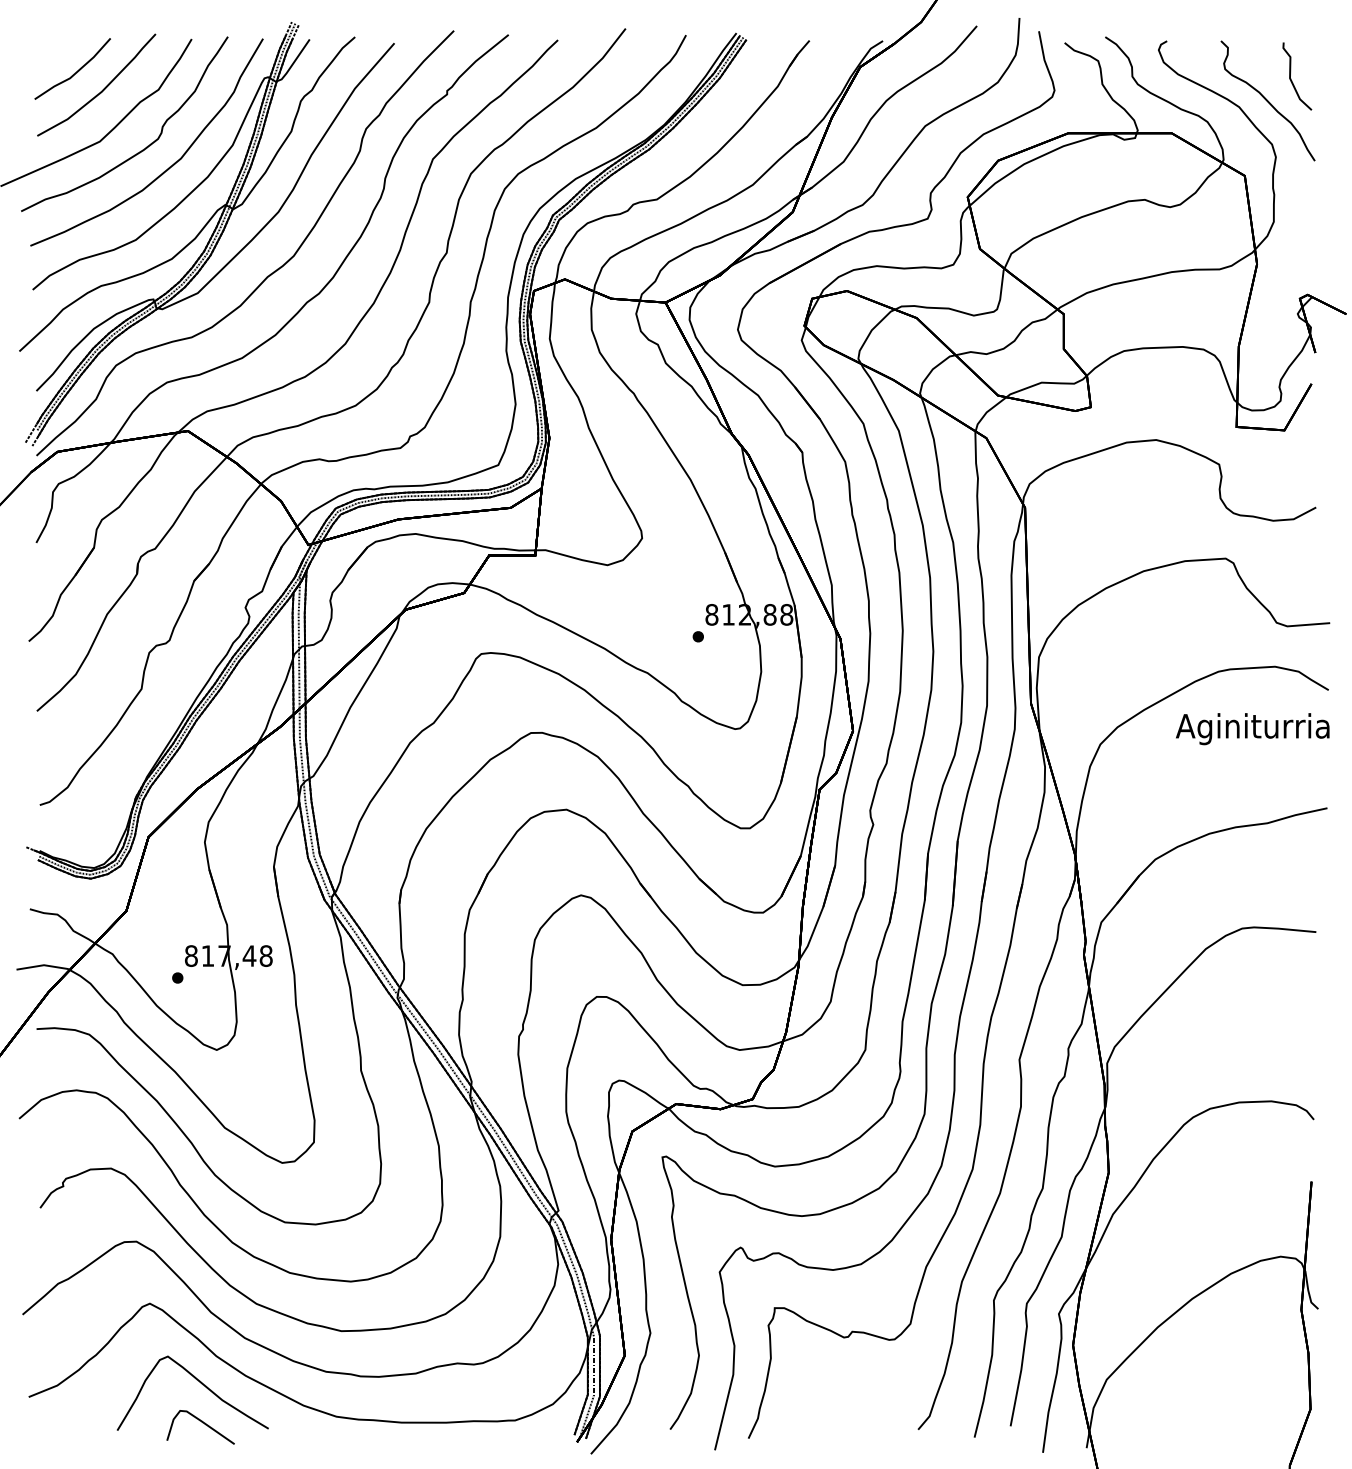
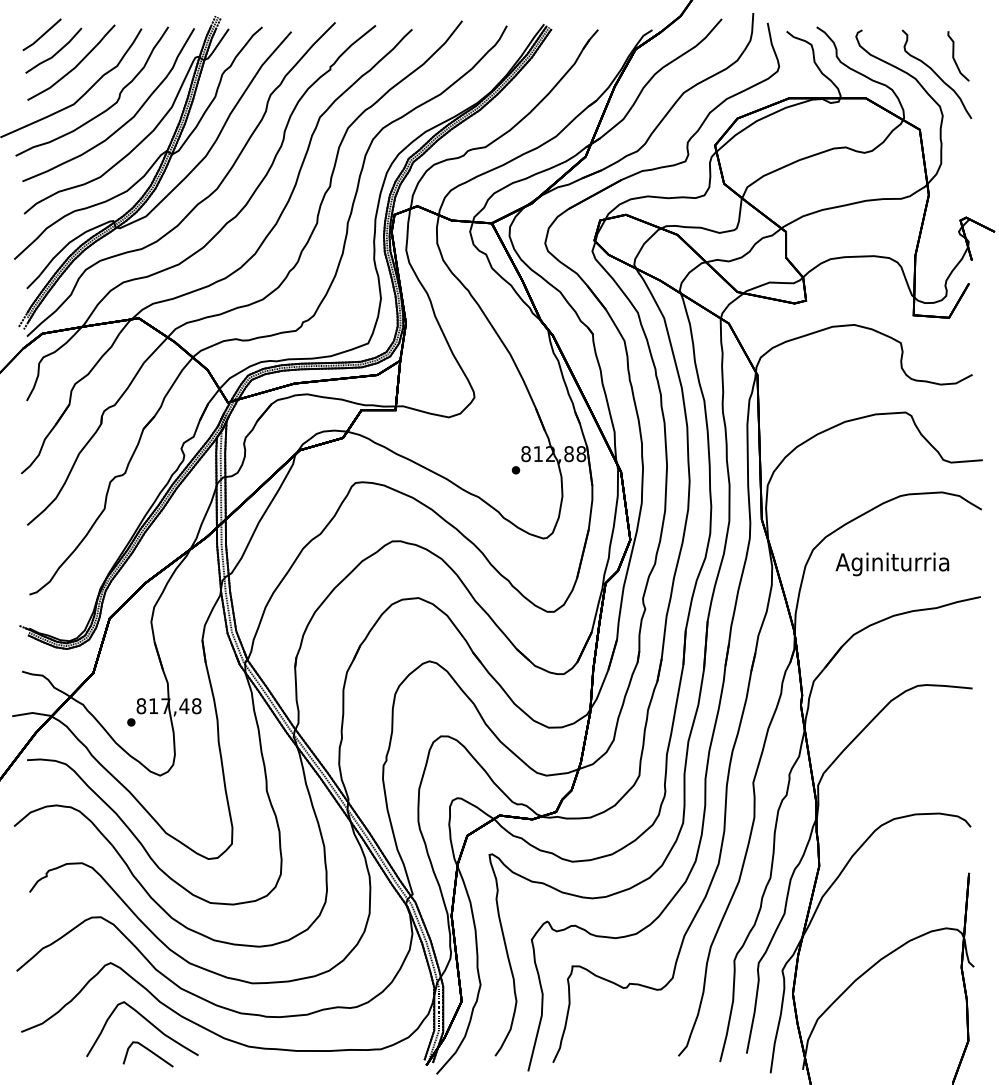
line: (57, 47) -> (42, 34), added
text: (1252, 729) -> (892, 564), moved

